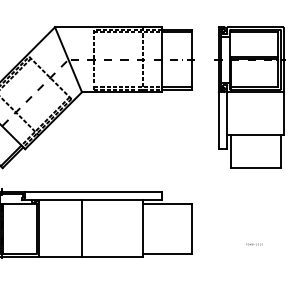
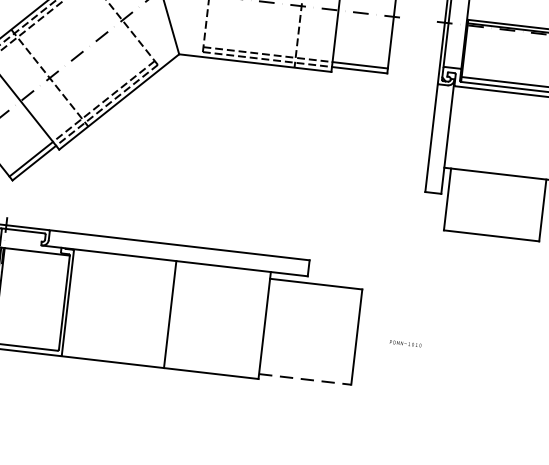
line: (82, 228) -> (171, 314), moved
text: (254, 244) -> (405, 343), moved
line: (167, 254) -> (305, 380), solid -> dashed

